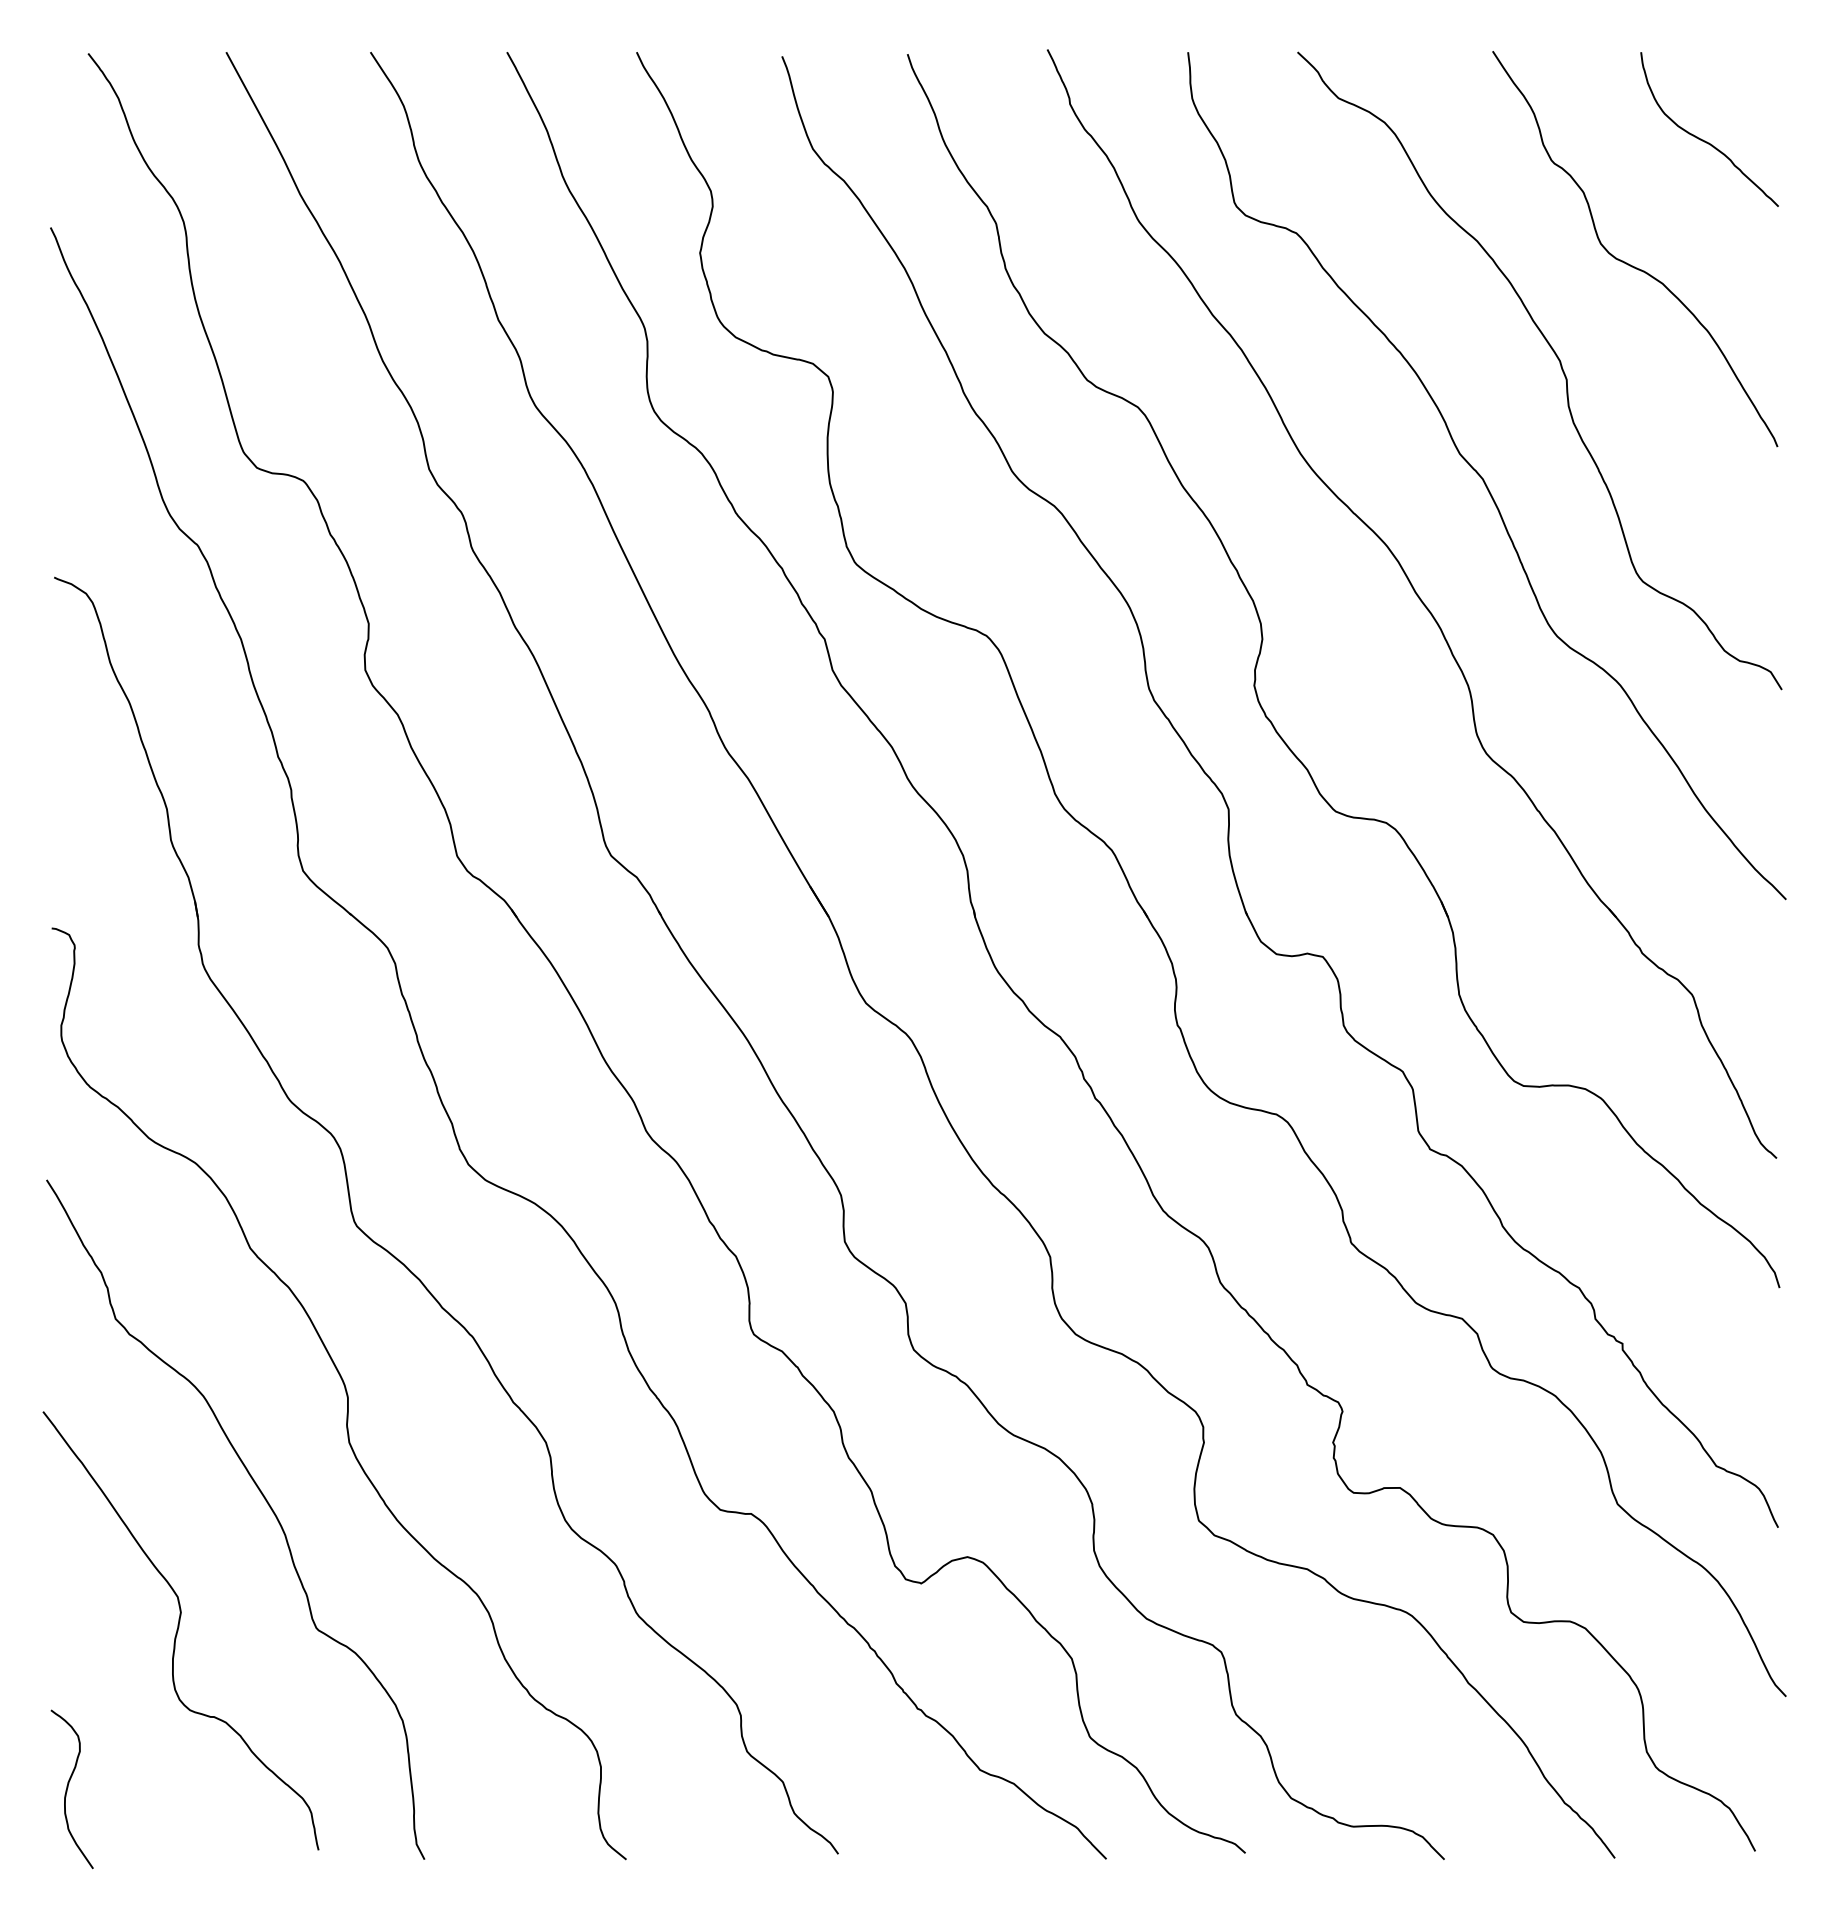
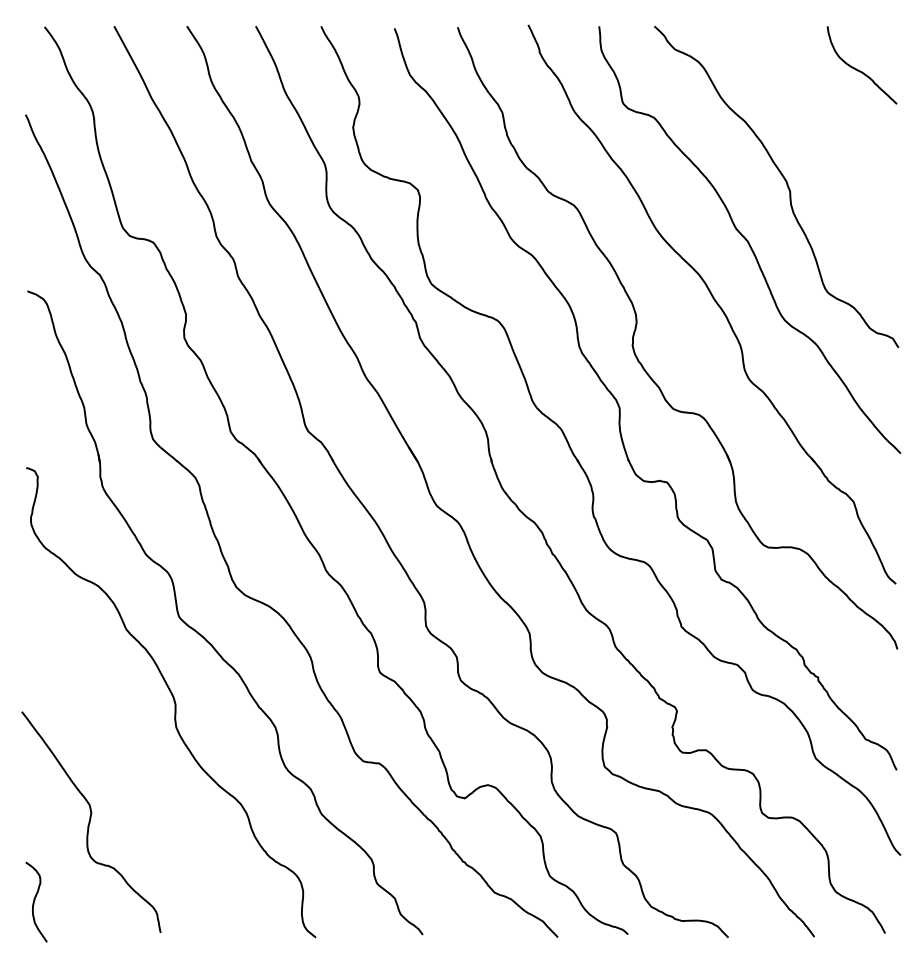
curve: (1626, 260) -> (820, 131), removed
curve: (262, 1498) -> (132, 755), removed

